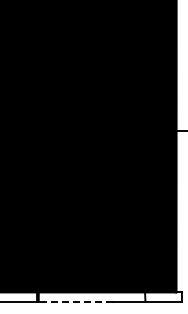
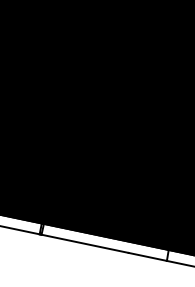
line: (75, 301) -> (84, 243), dashed -> solid

